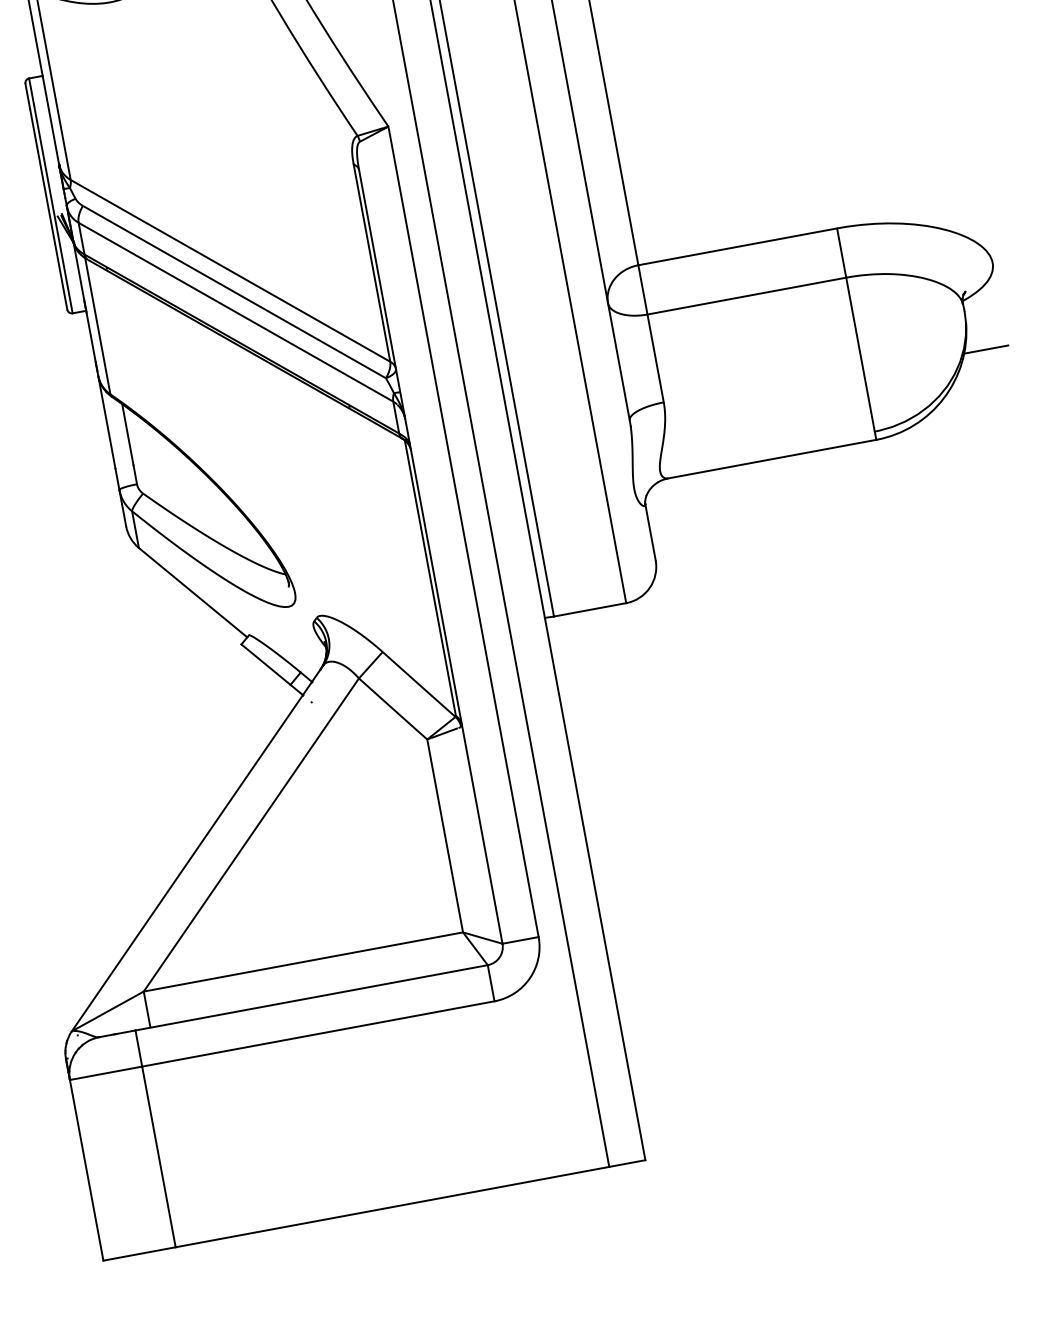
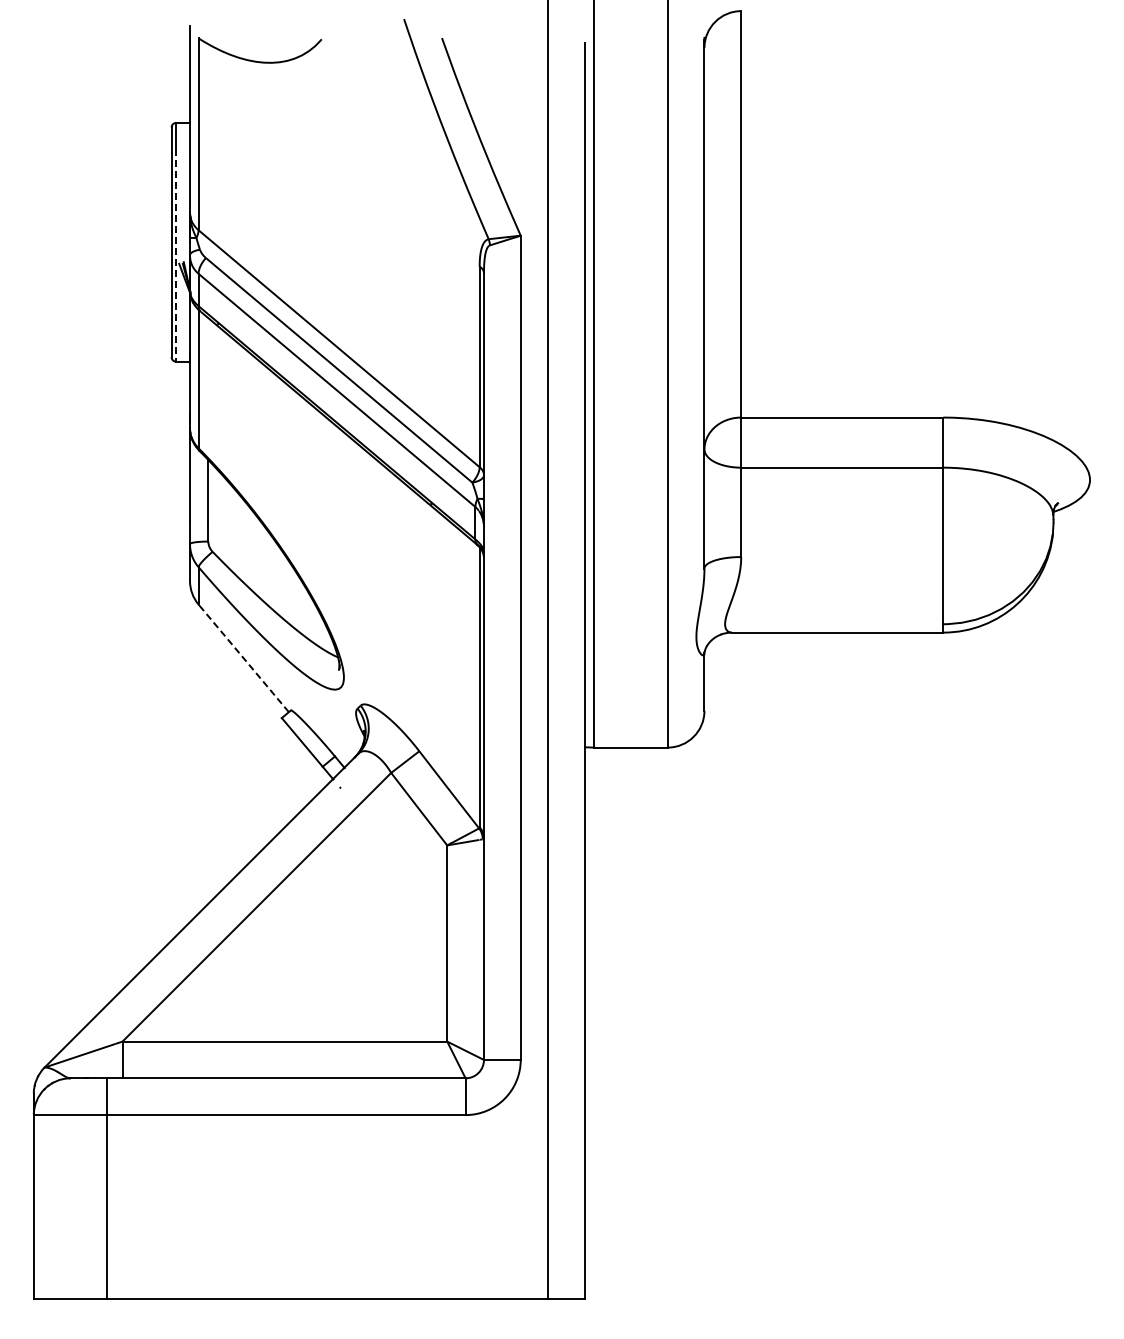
line: (53, 209) -> (176, 256), solid -> dashed
line: (985, 349) -> (1067, 563), removed
line: (192, 591) -> (243, 657), solid -> dashed

